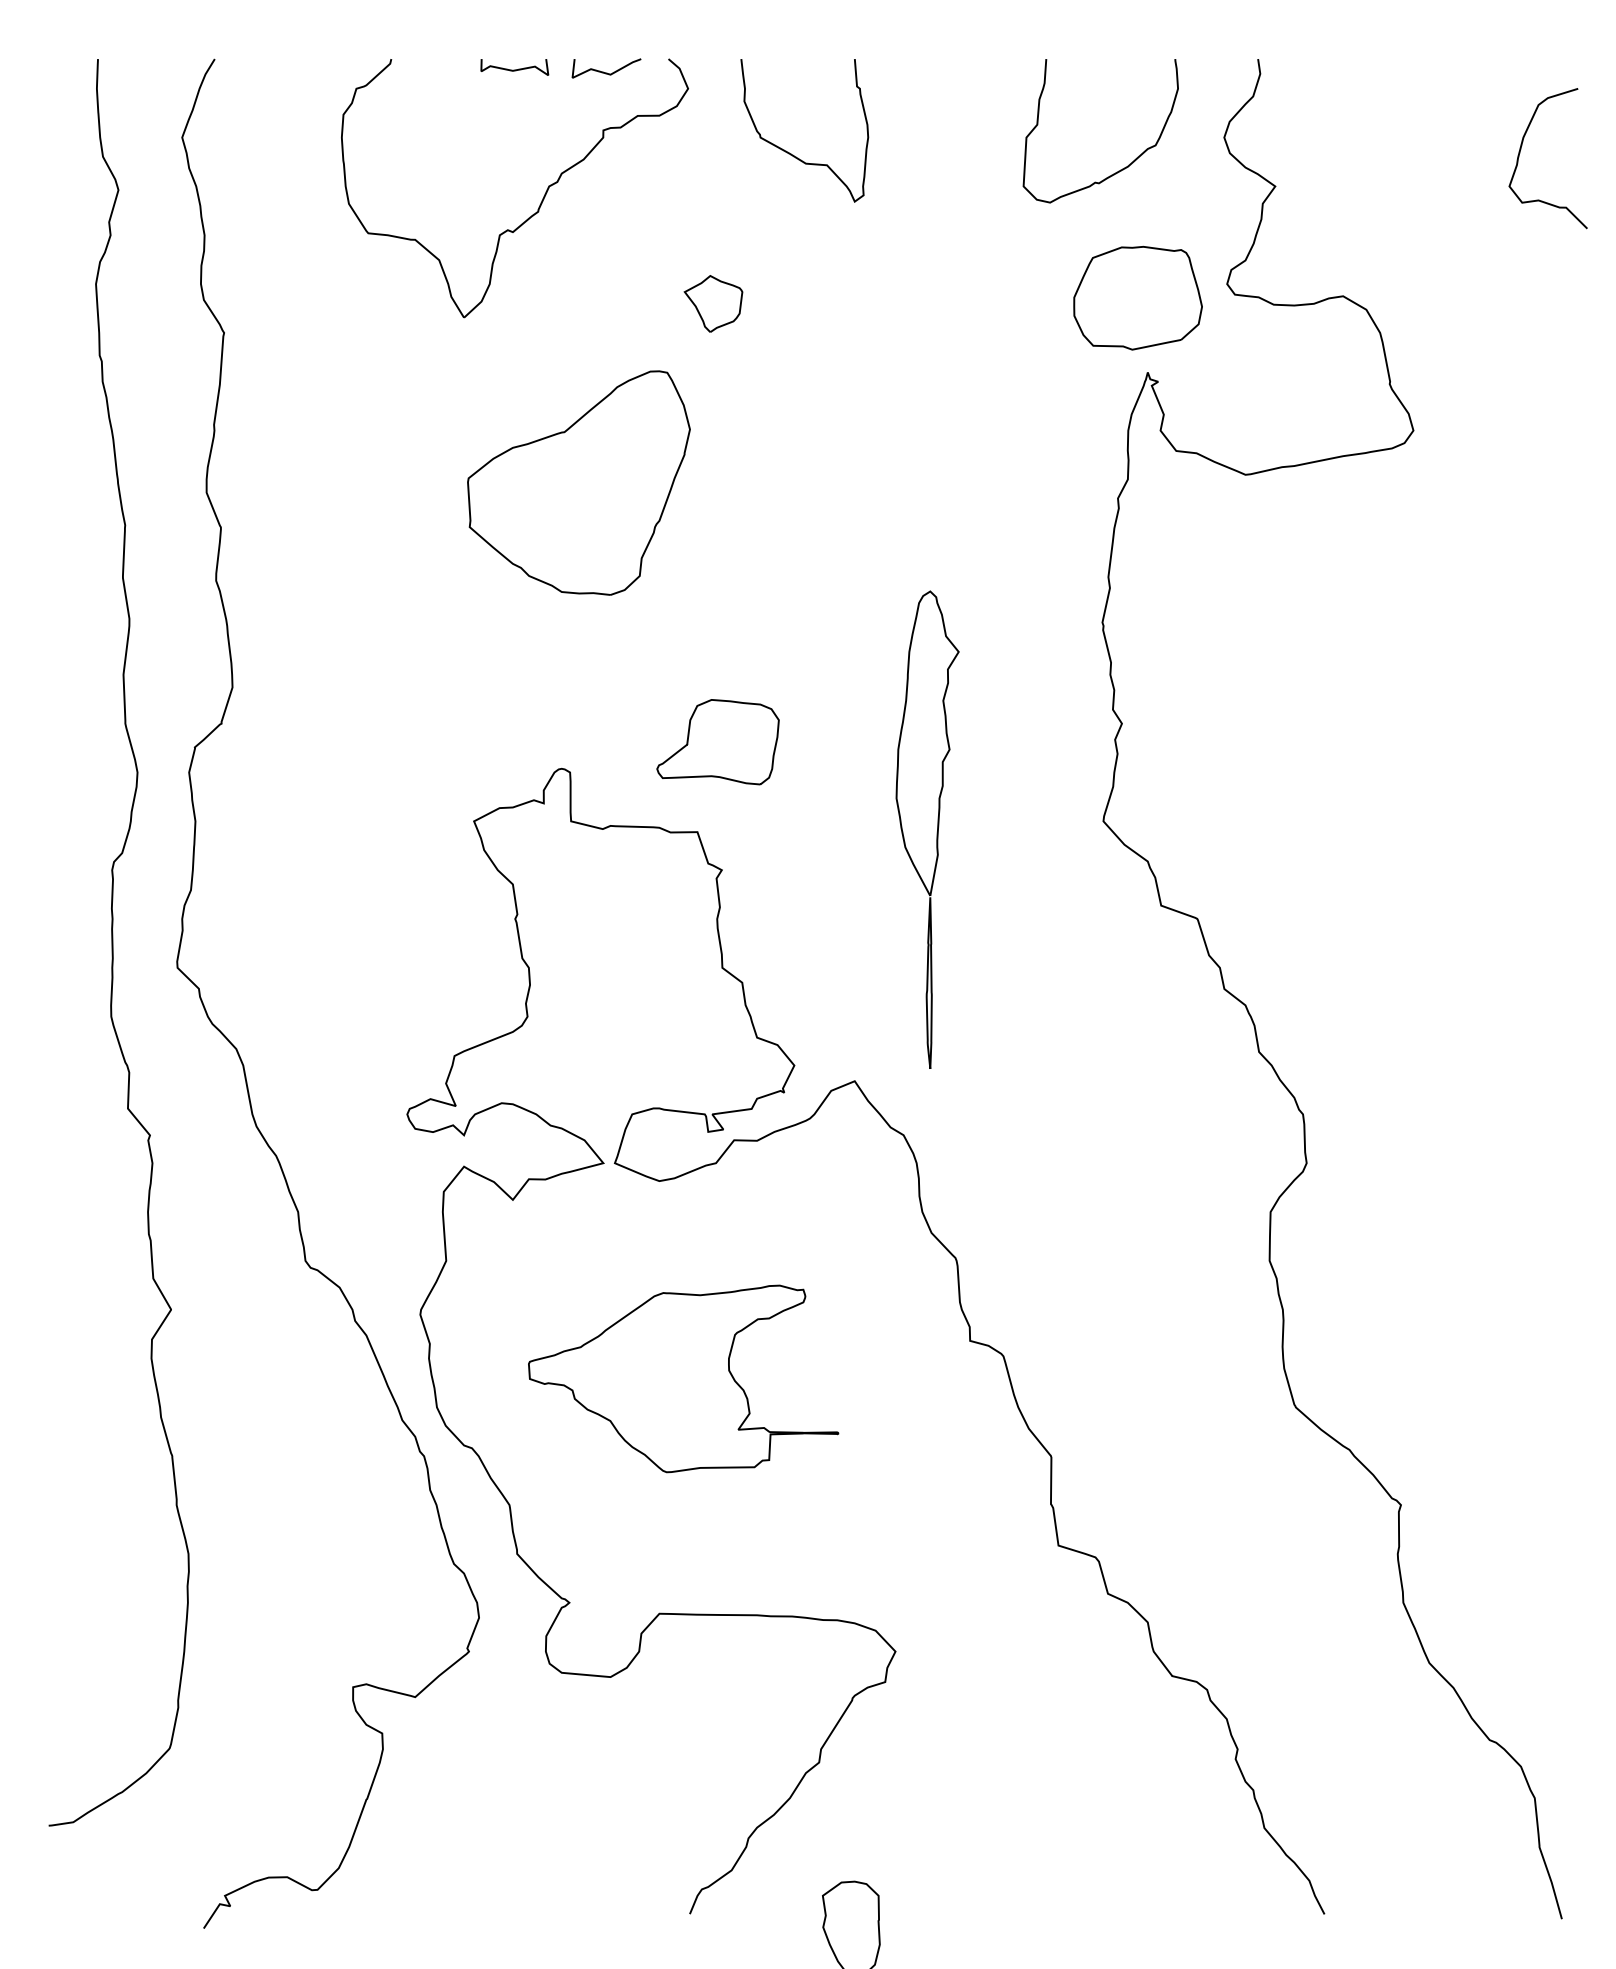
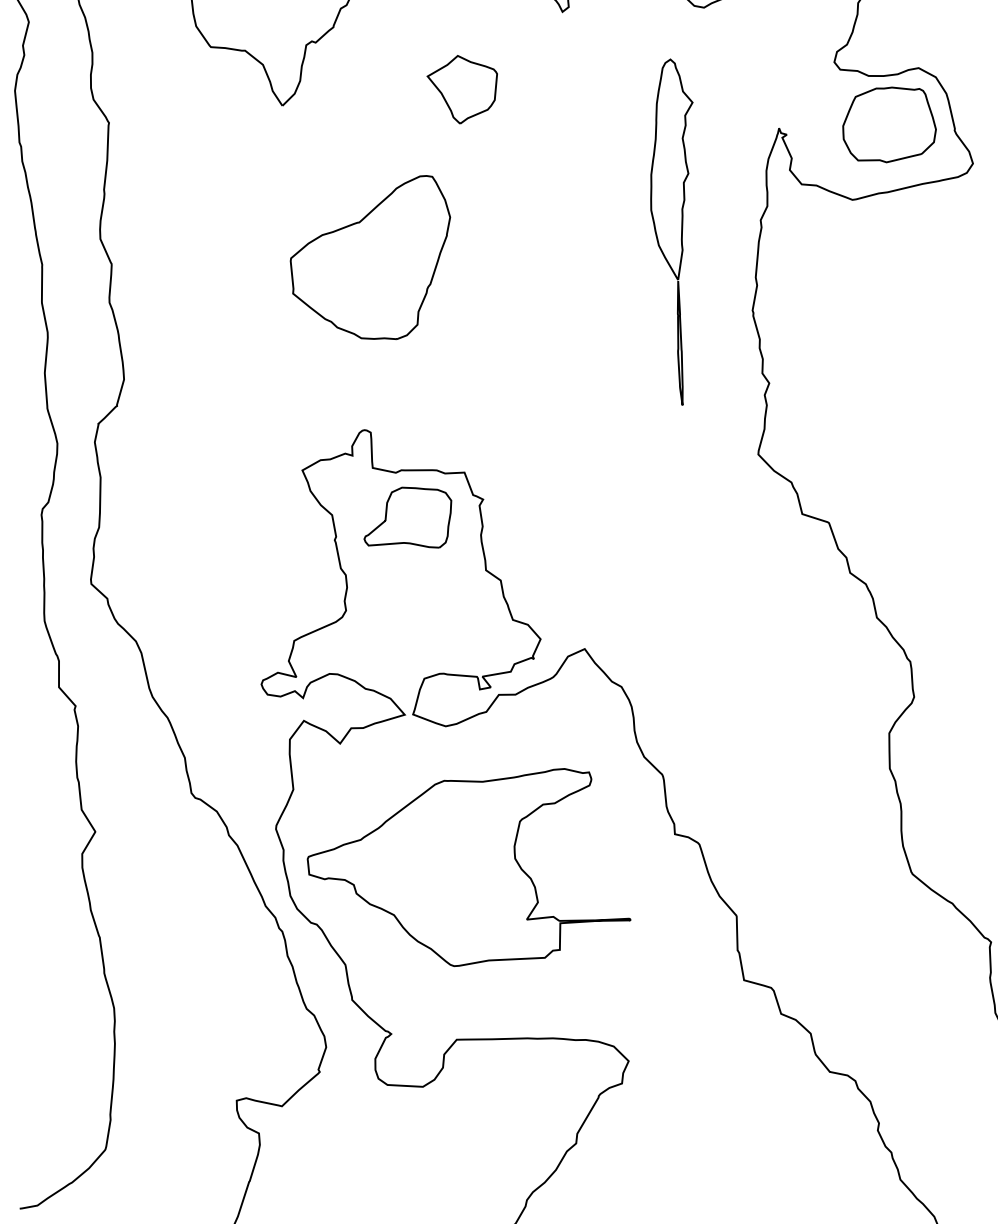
part: (1137, 297) -> (889, 124), moved
part: (713, 303) -> (462, 89), size x1.67
part: (578, 482) -> (370, 258), moved
part: (717, 742) -> (407, 518), moved
part: (927, 829) -> (674, 231), moved
part: (683, 1378) -> (468, 868), size x1.43

